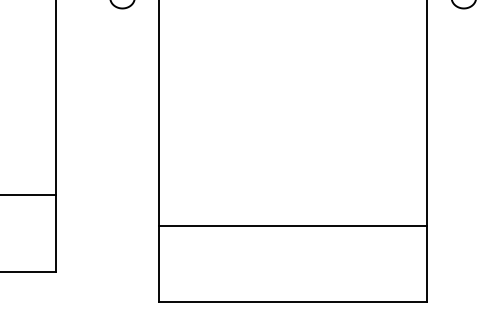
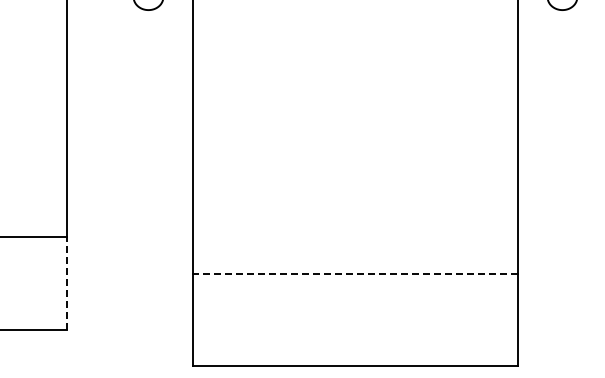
line: (293, 225) -> (355, 273), solid -> dashed
line: (55, 233) -> (67, 282), solid -> dashed

